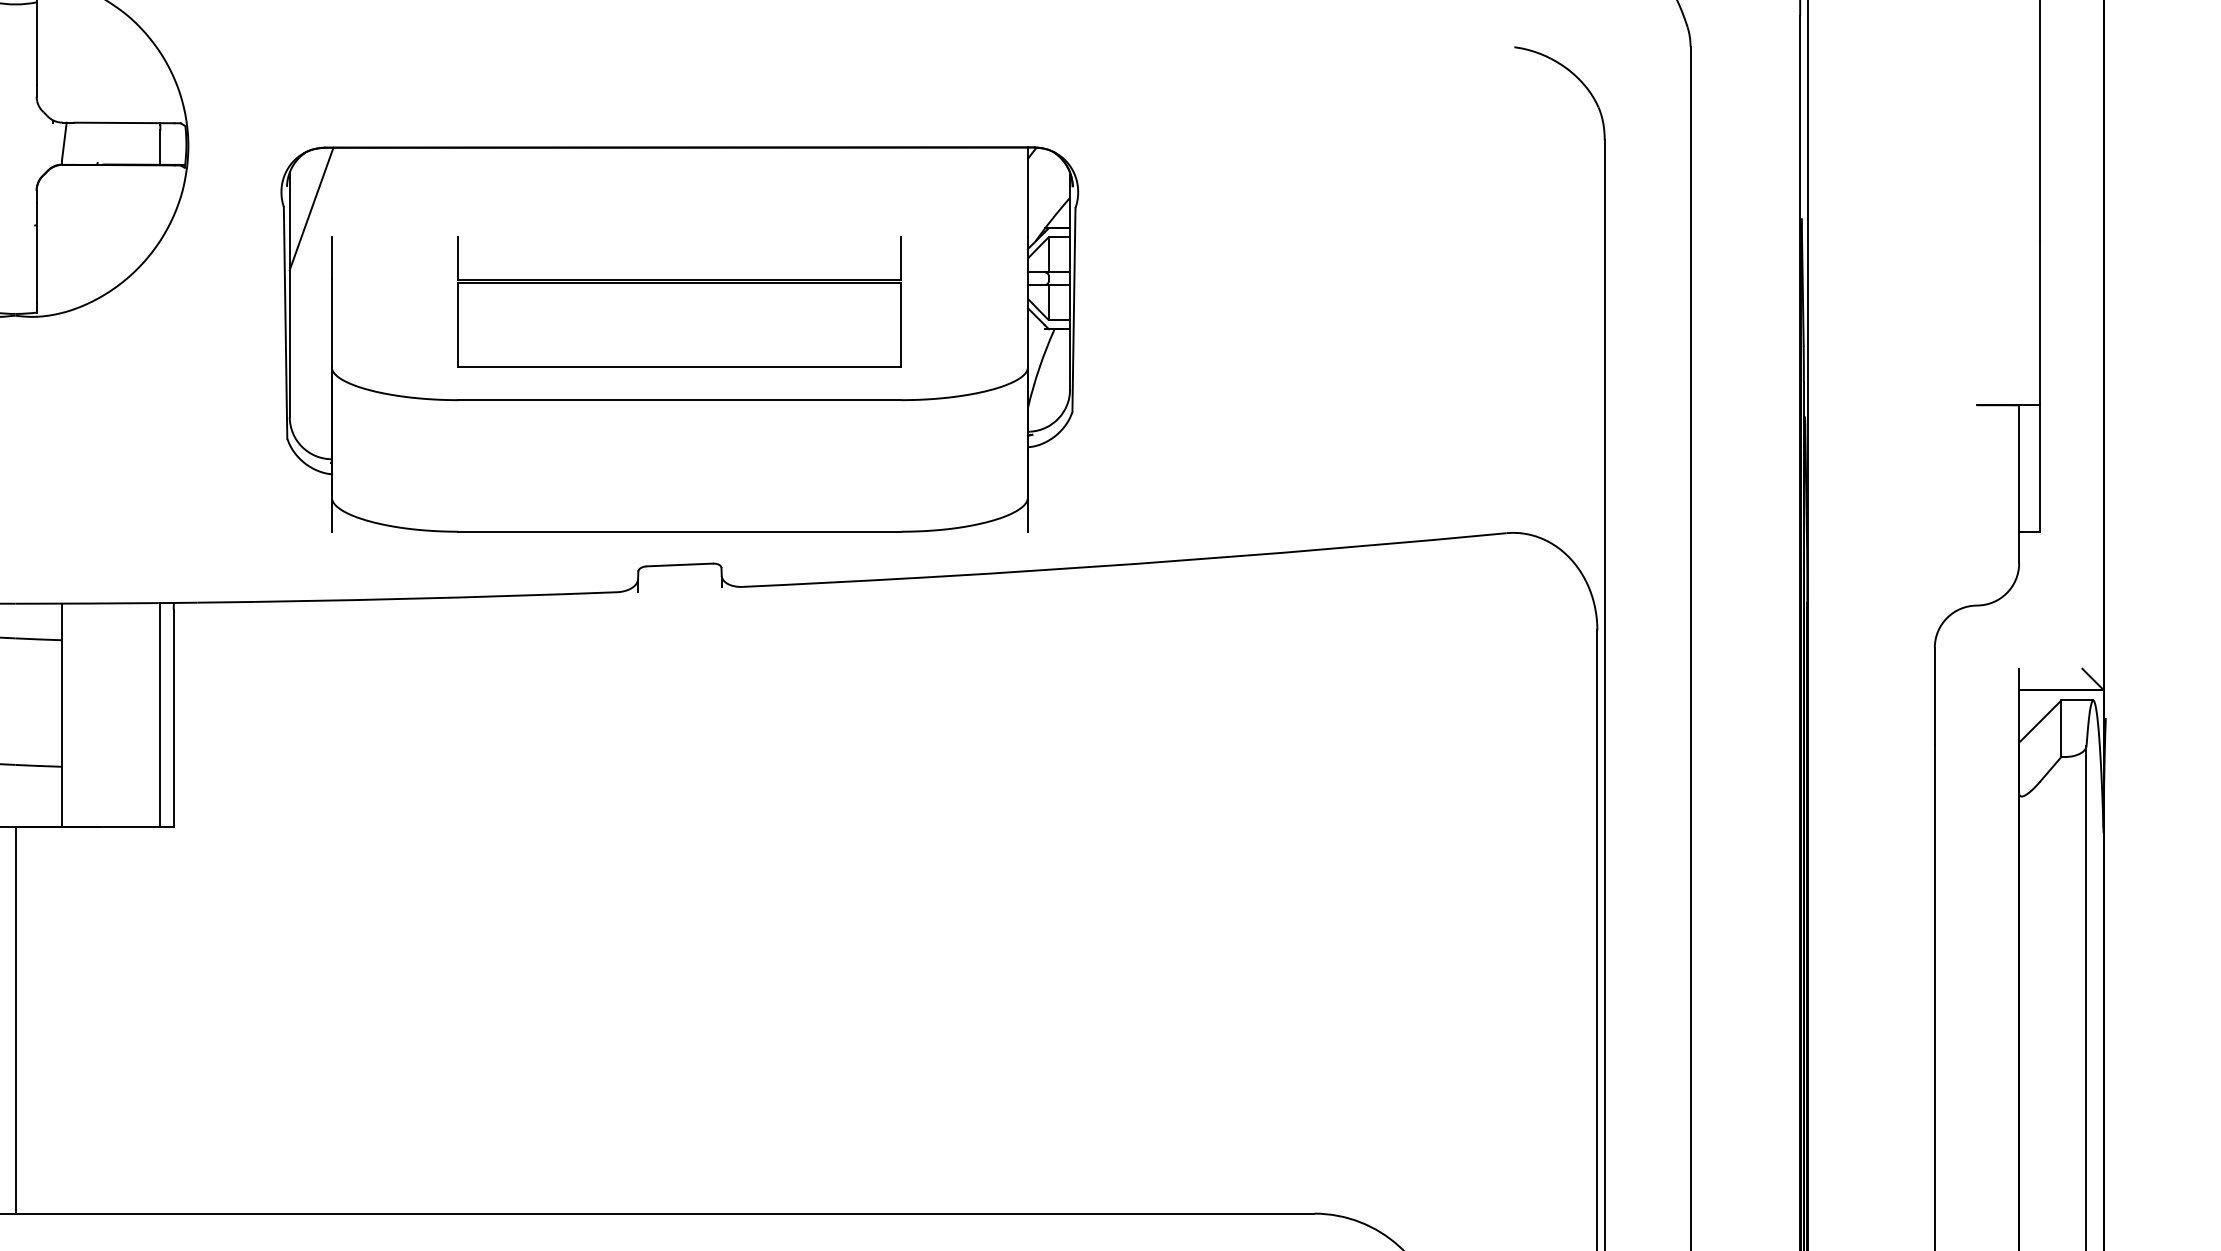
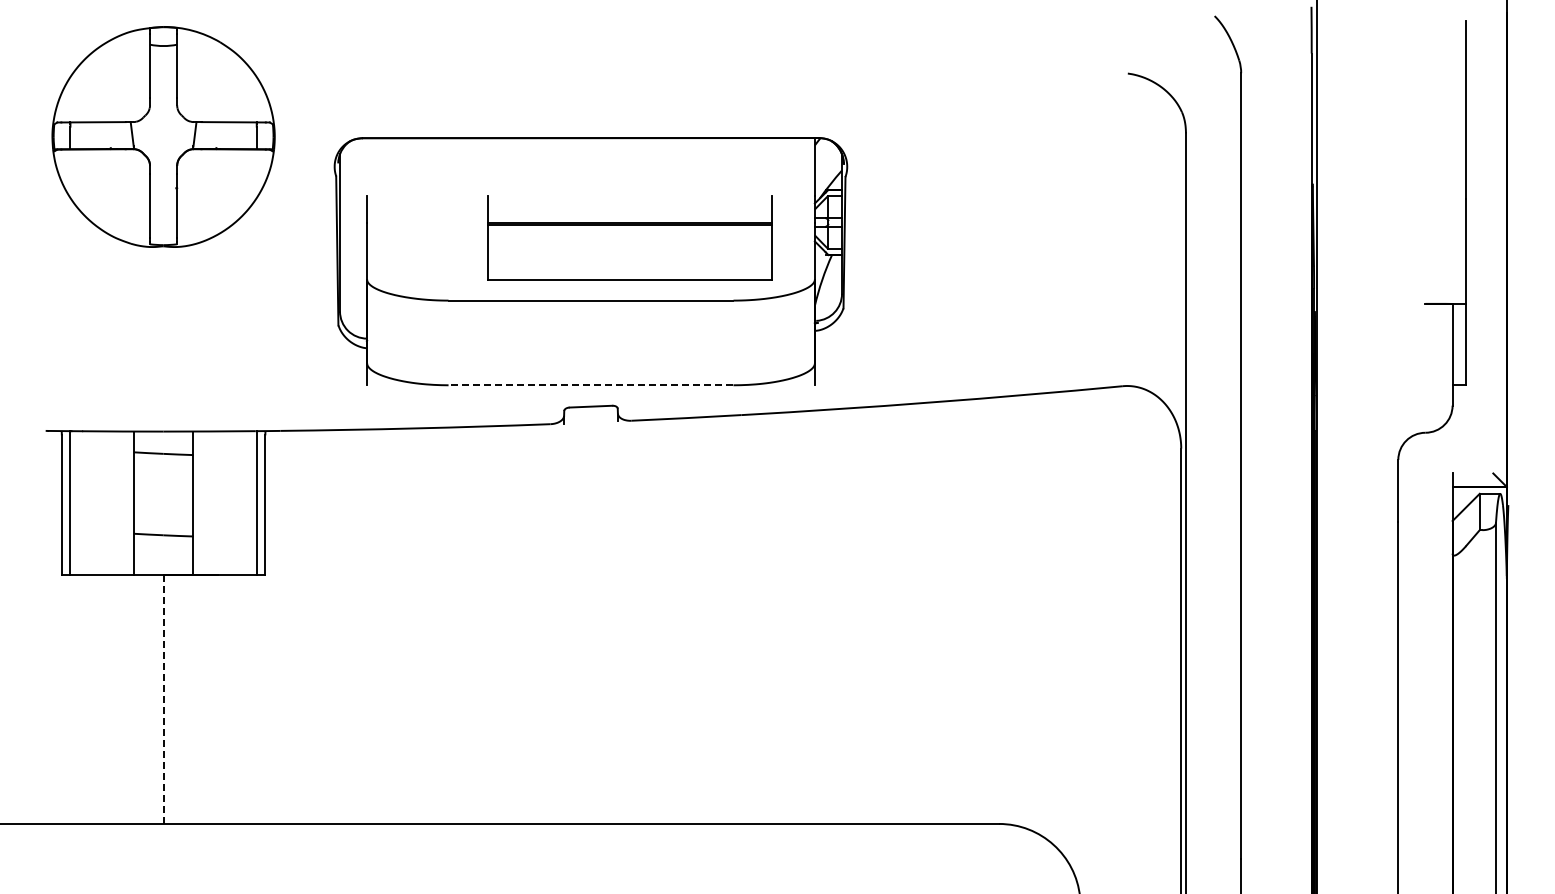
line: (310, 208) -> (353, 177), removed
part: (679, 302) -> (629, 237), moved
line: (679, 532) -> (590, 385), solid -> dashed
line: (15, 1020) -> (163, 699), solid -> dashed

